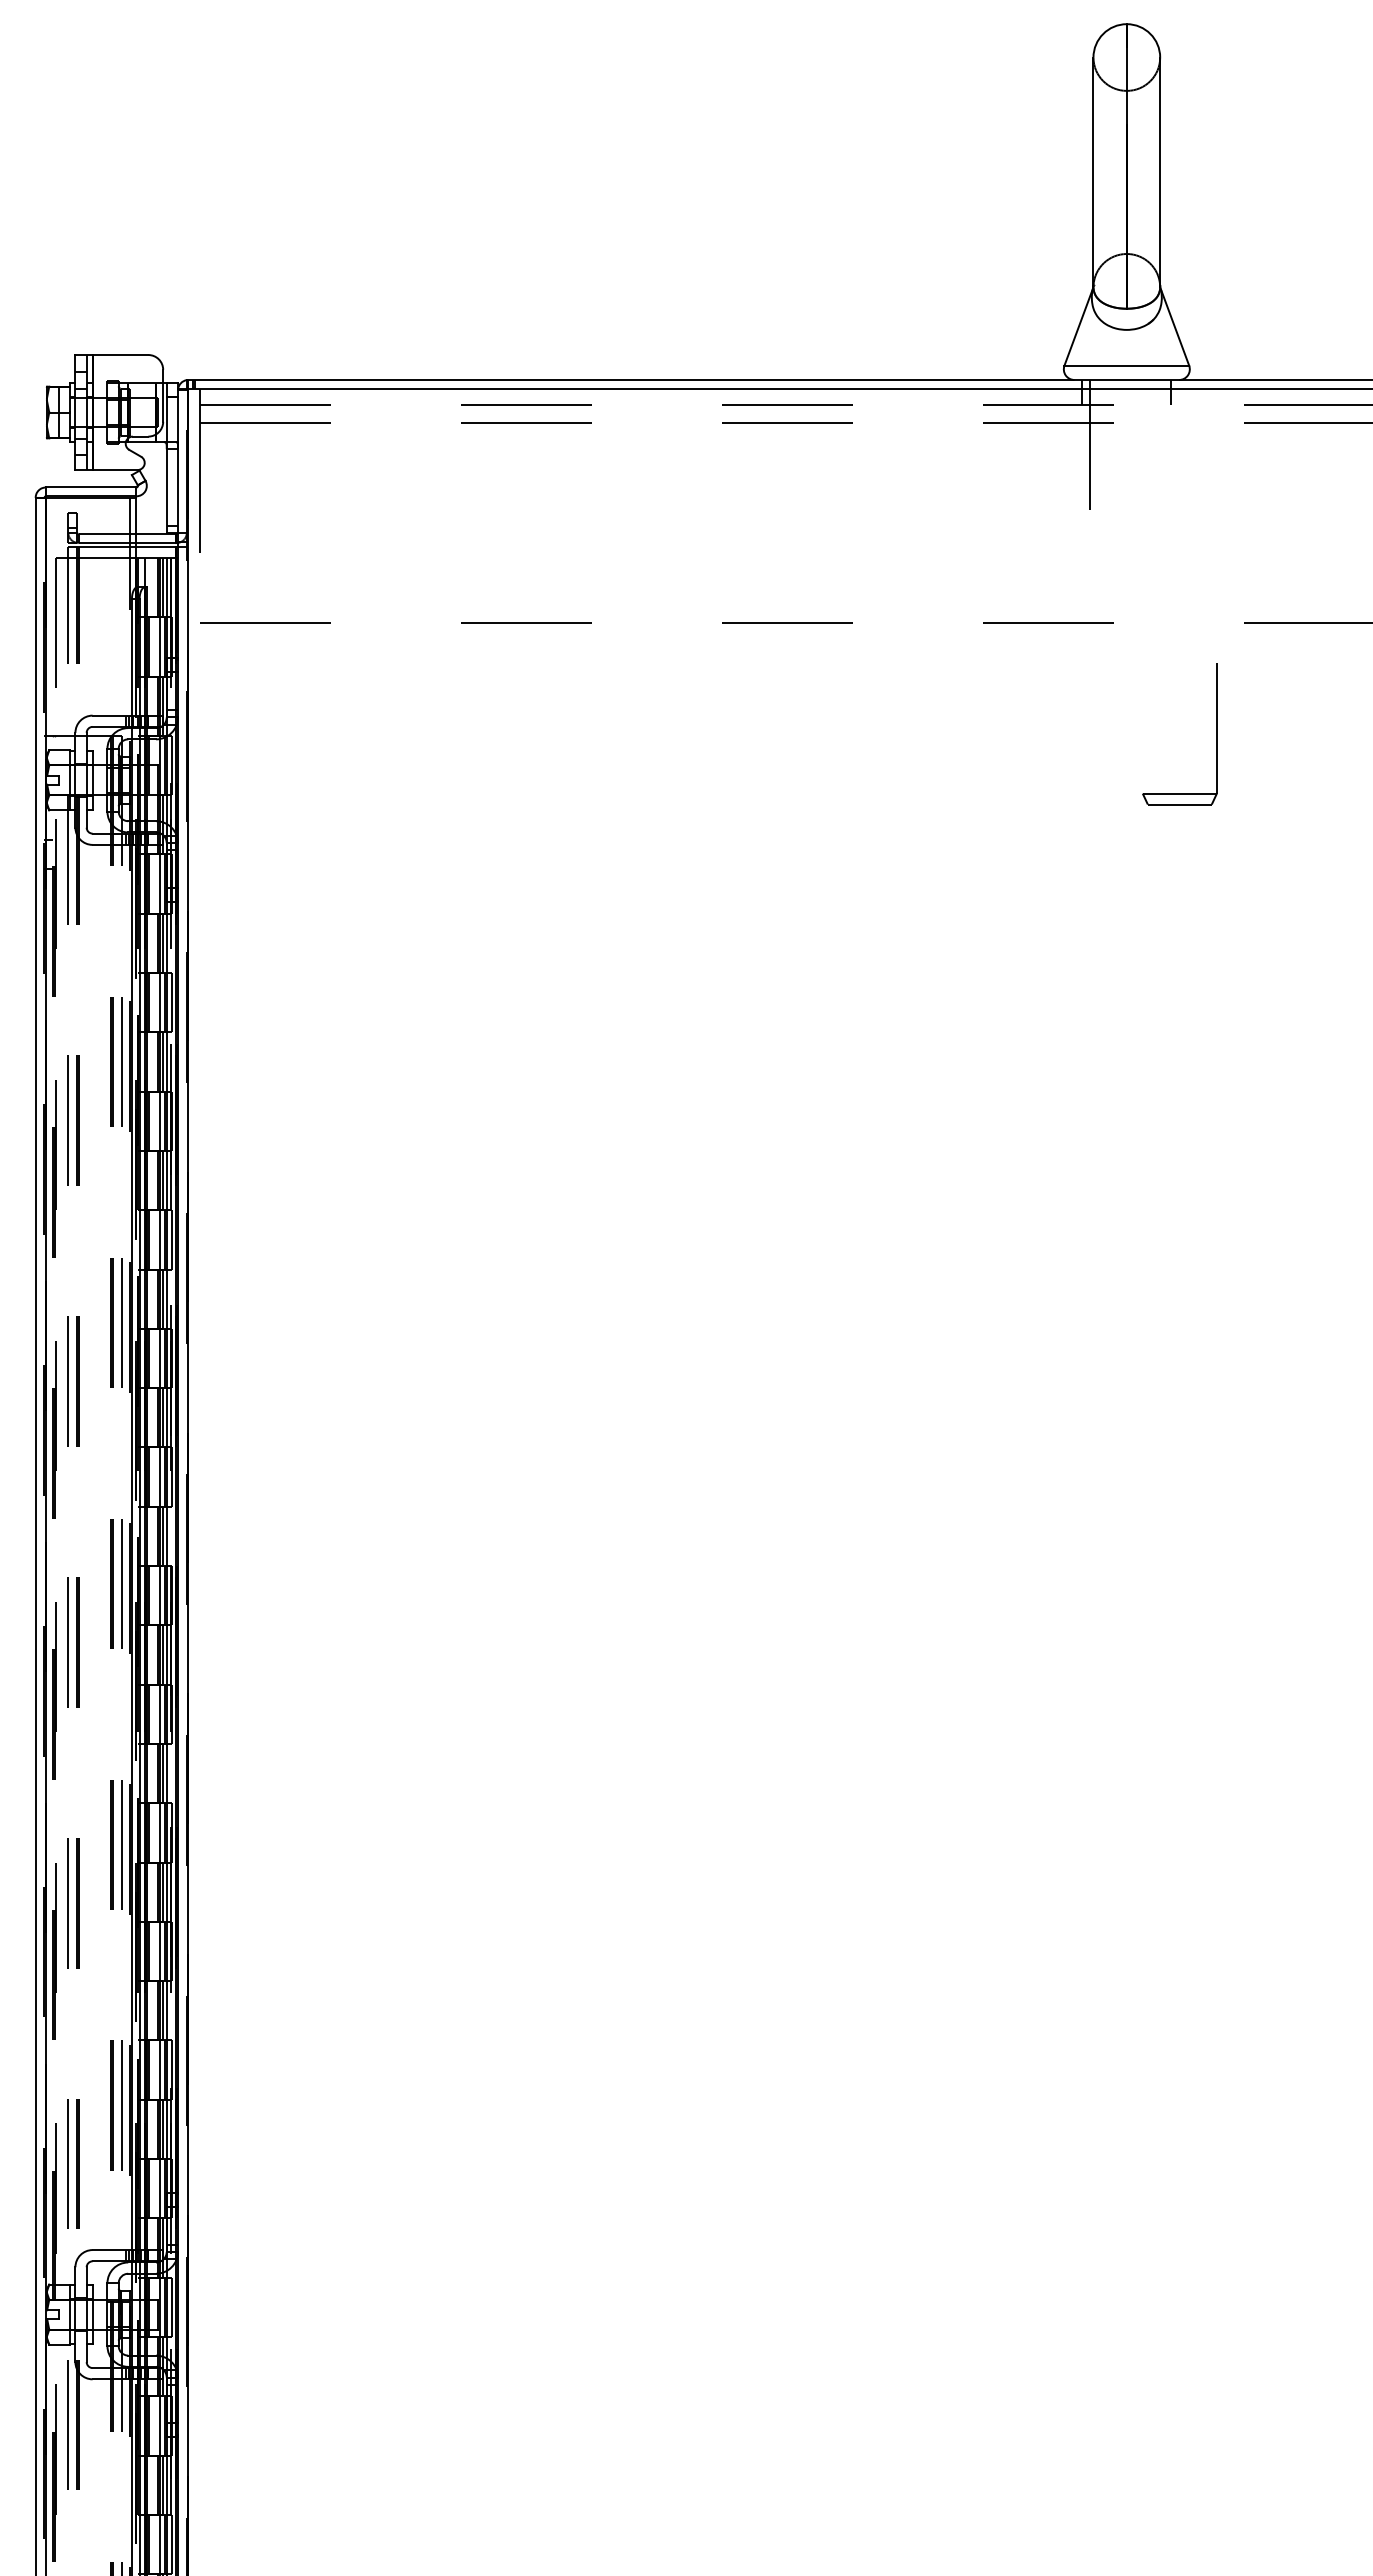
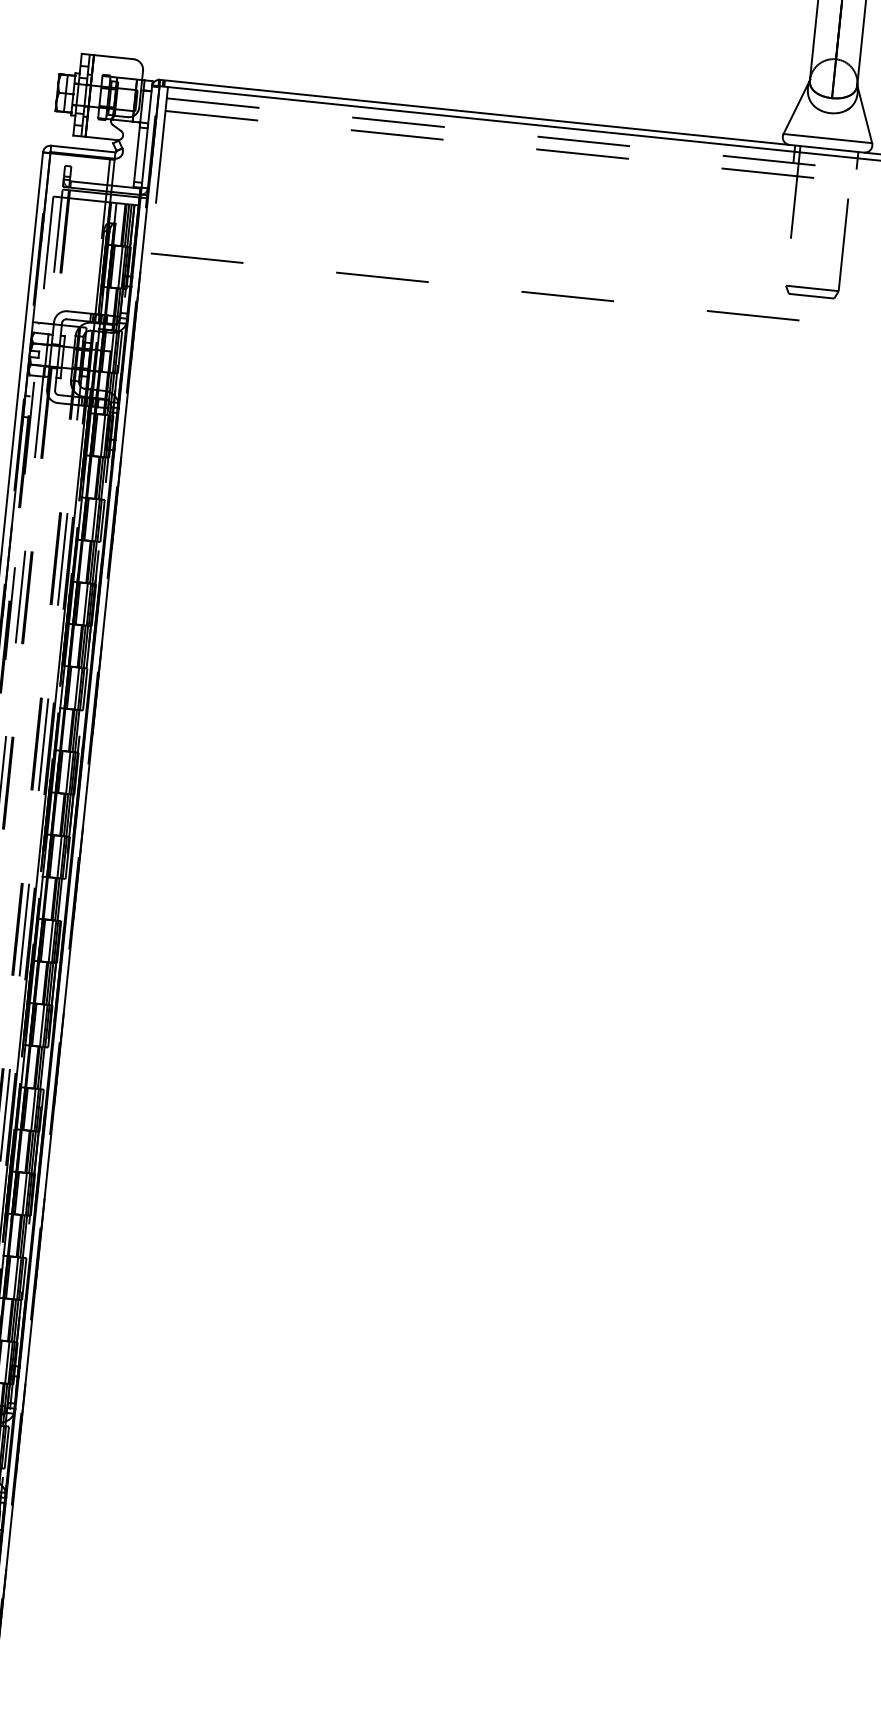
part: (1216, 734) -> (842, 249), moved

